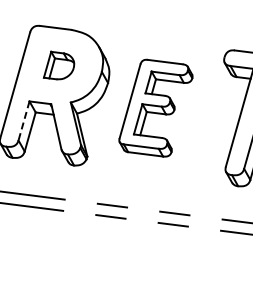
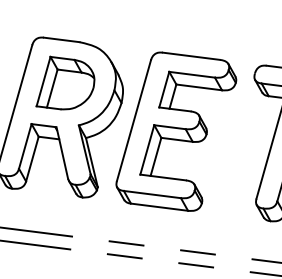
part: (58, 65) -> (64, 82), size x1.67
part: (155, 108) -> (175, 132), size x1.43
line: (23, 121) -> (24, 147), dashed -> solid

